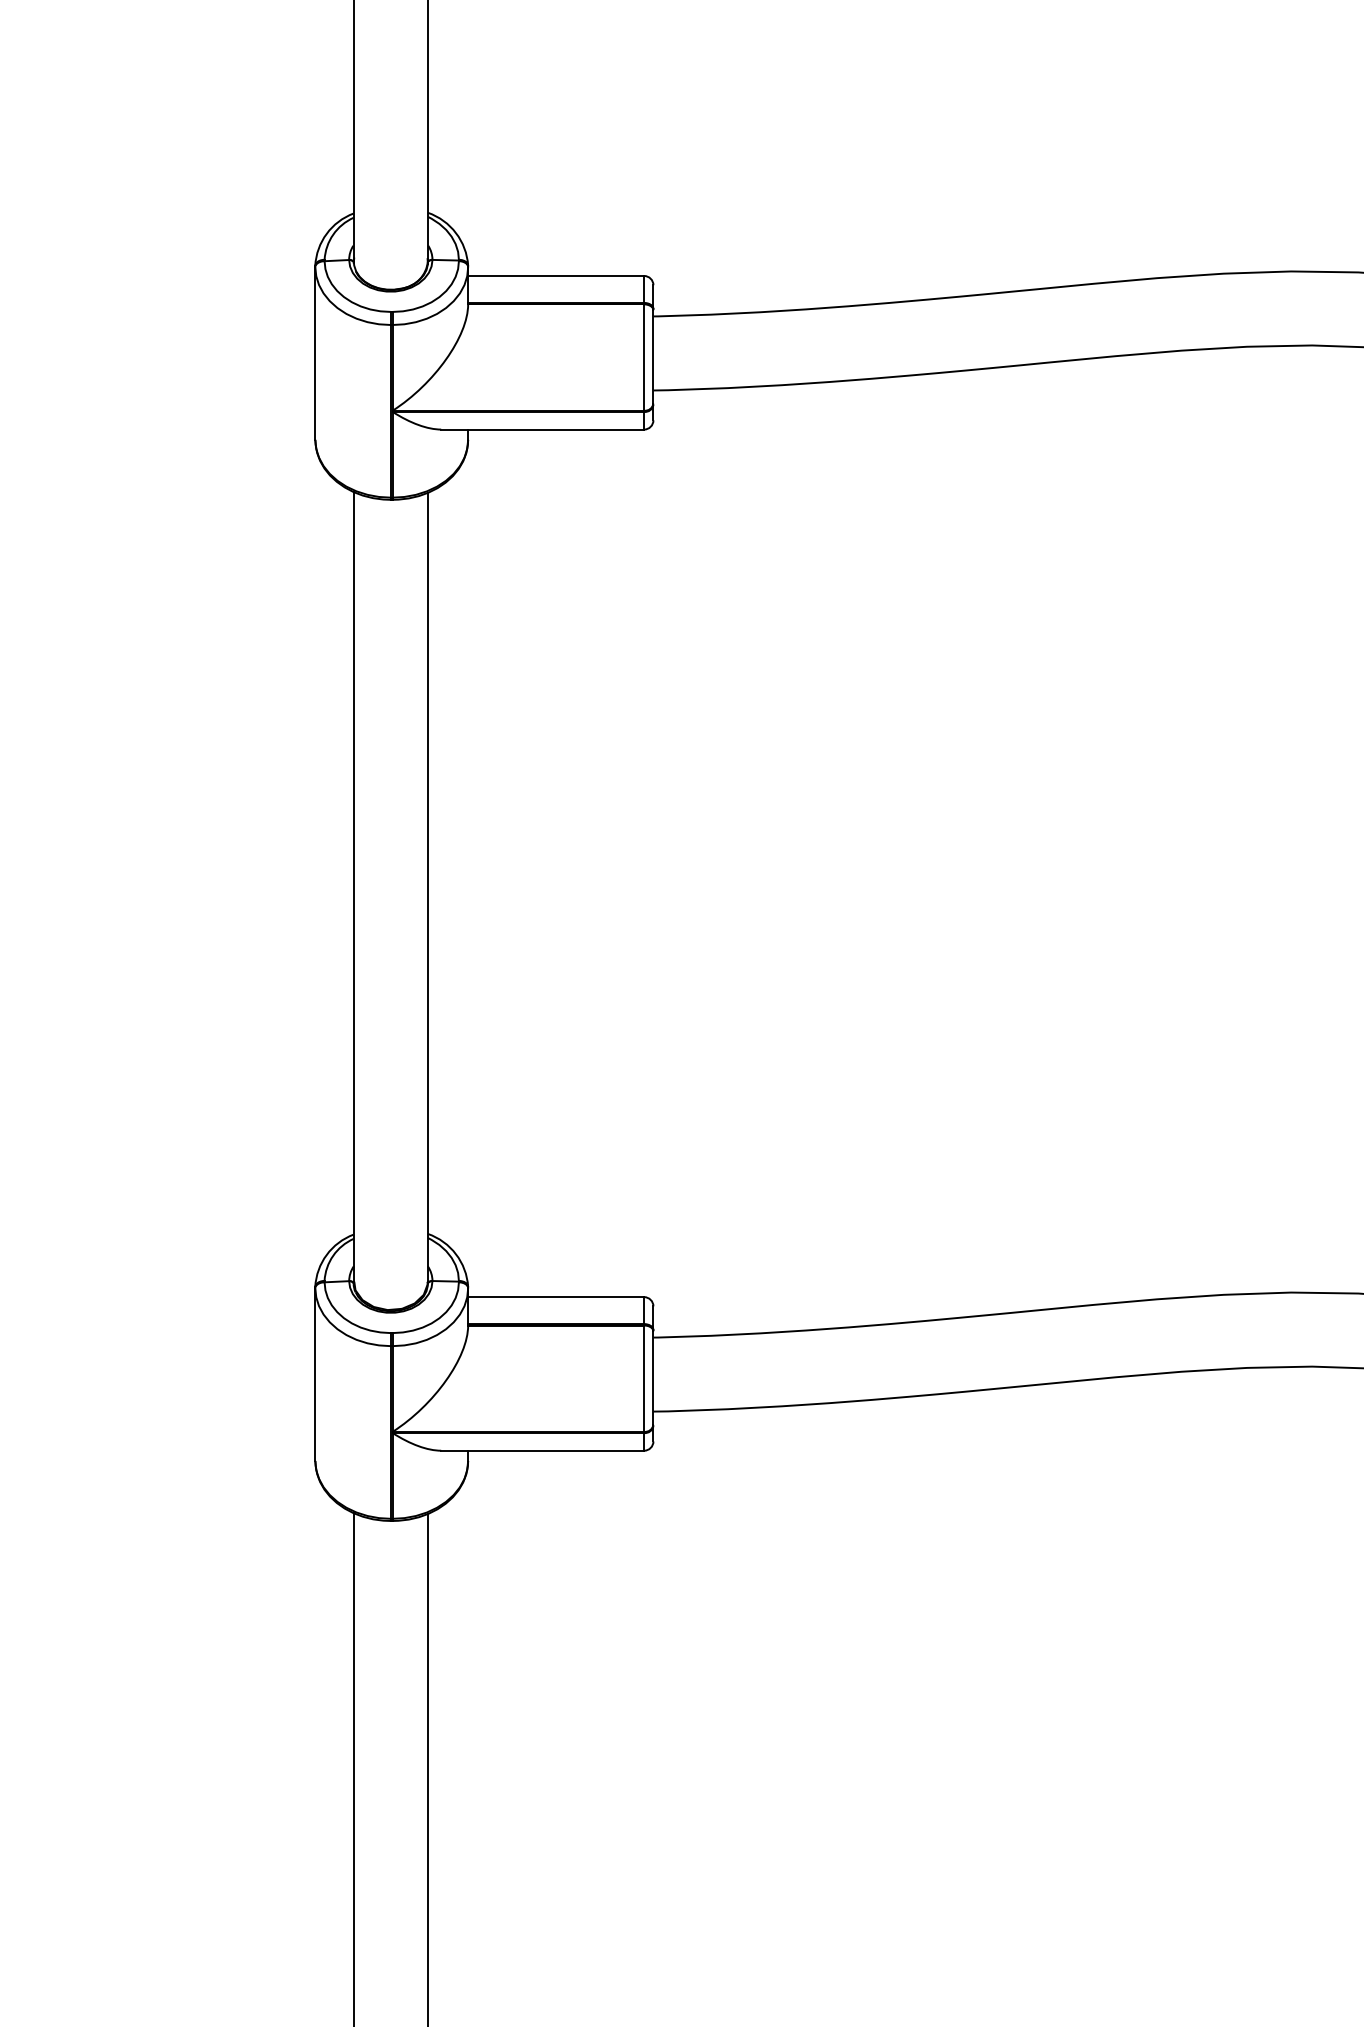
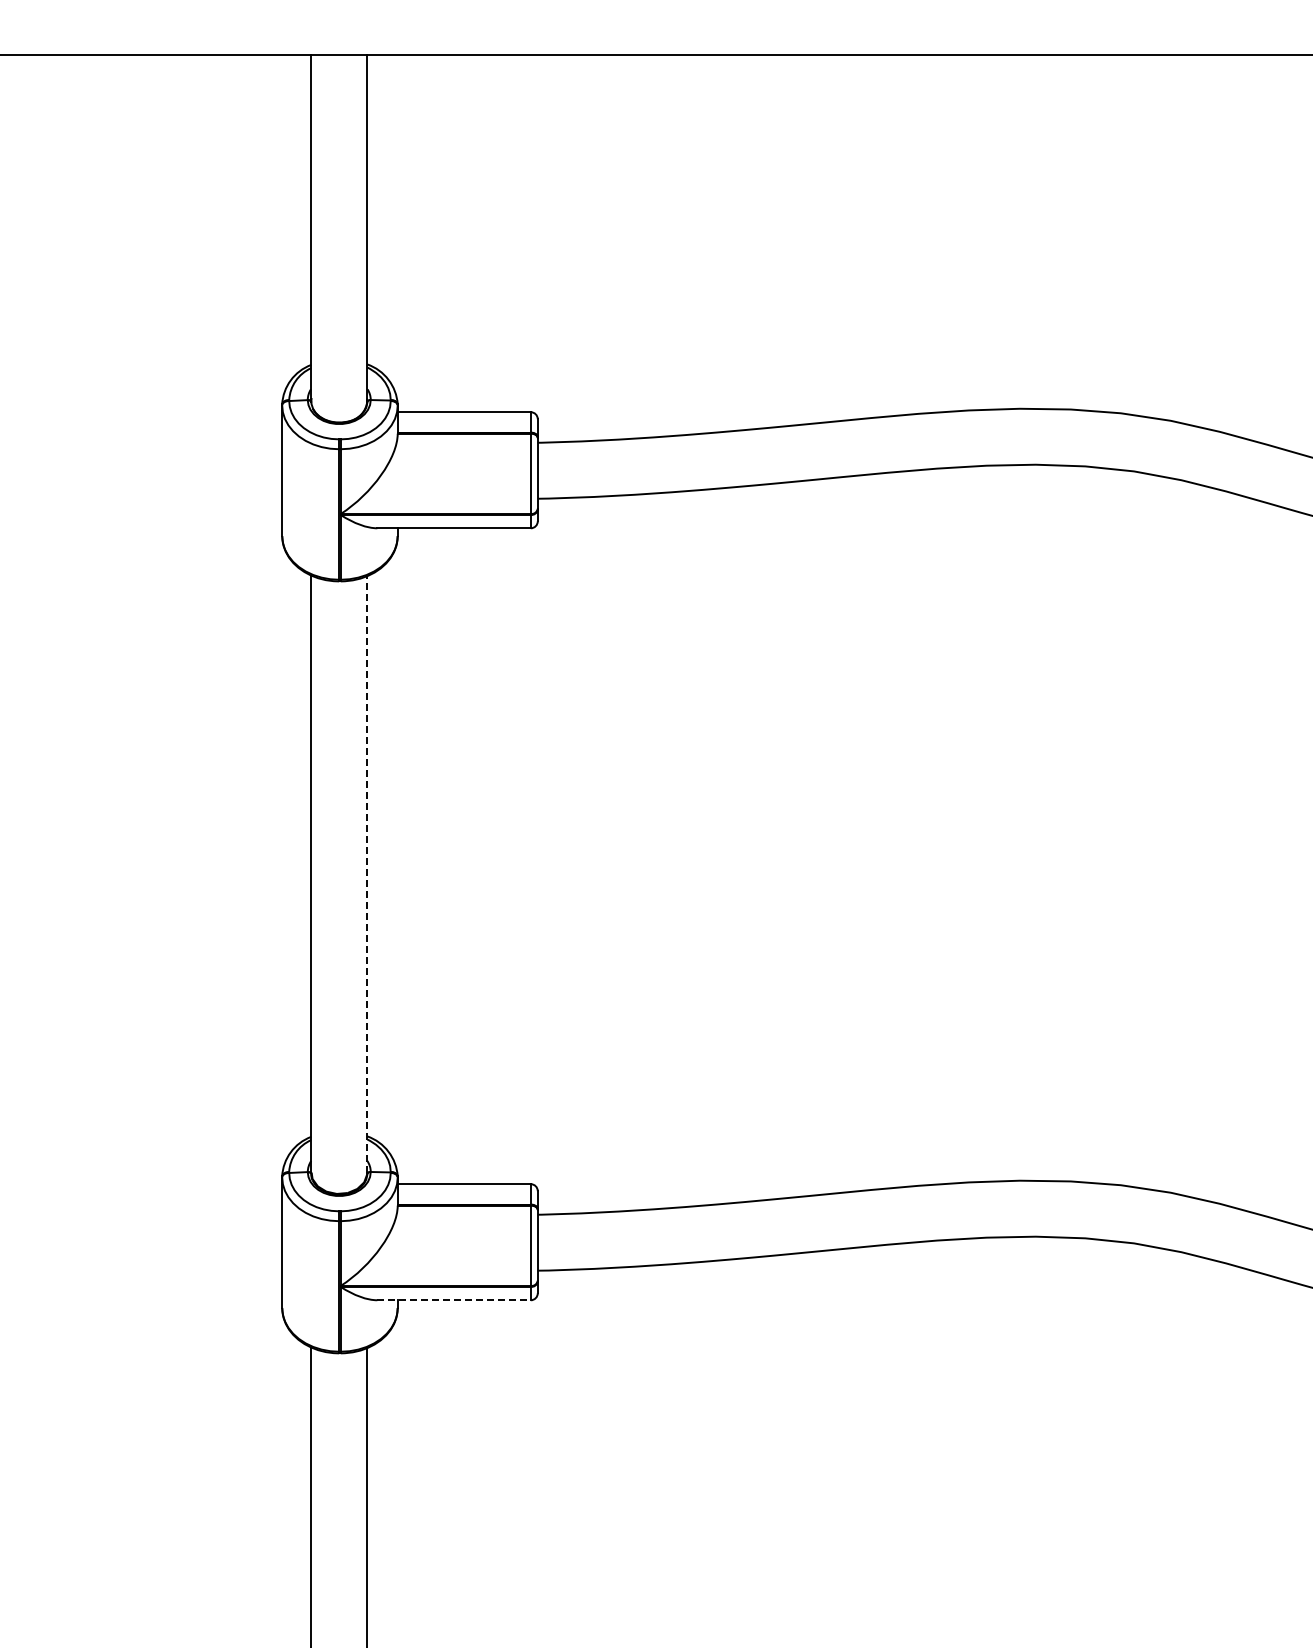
line: (428, 886) -> (367, 873), solid -> dashed
line: (543, 1451) -> (454, 1300), solid -> dashed

